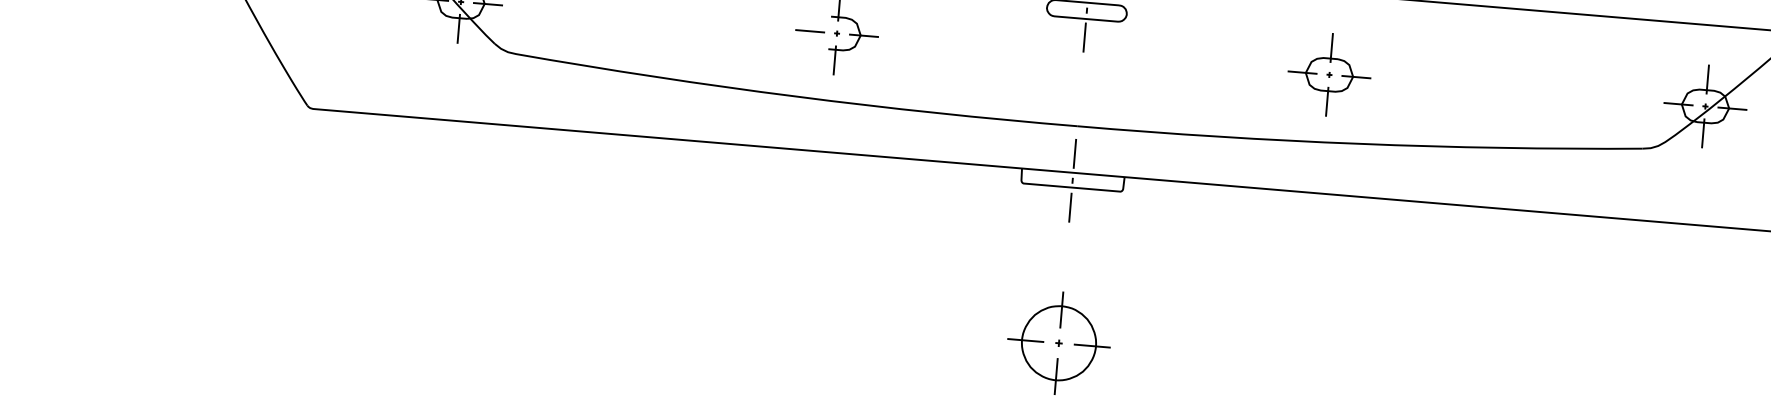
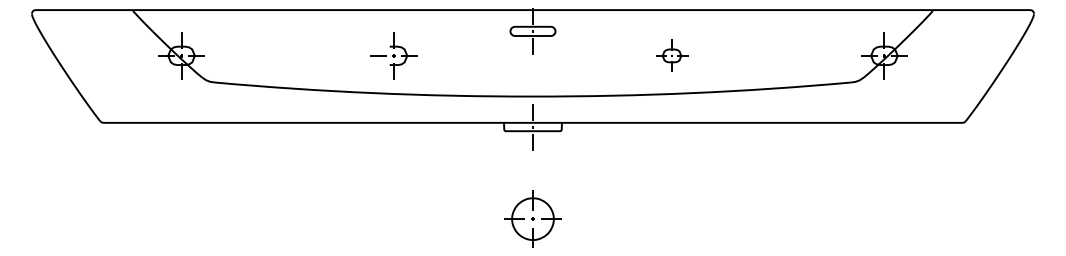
part: (1328, 74) -> (671, 55), size x0.7

